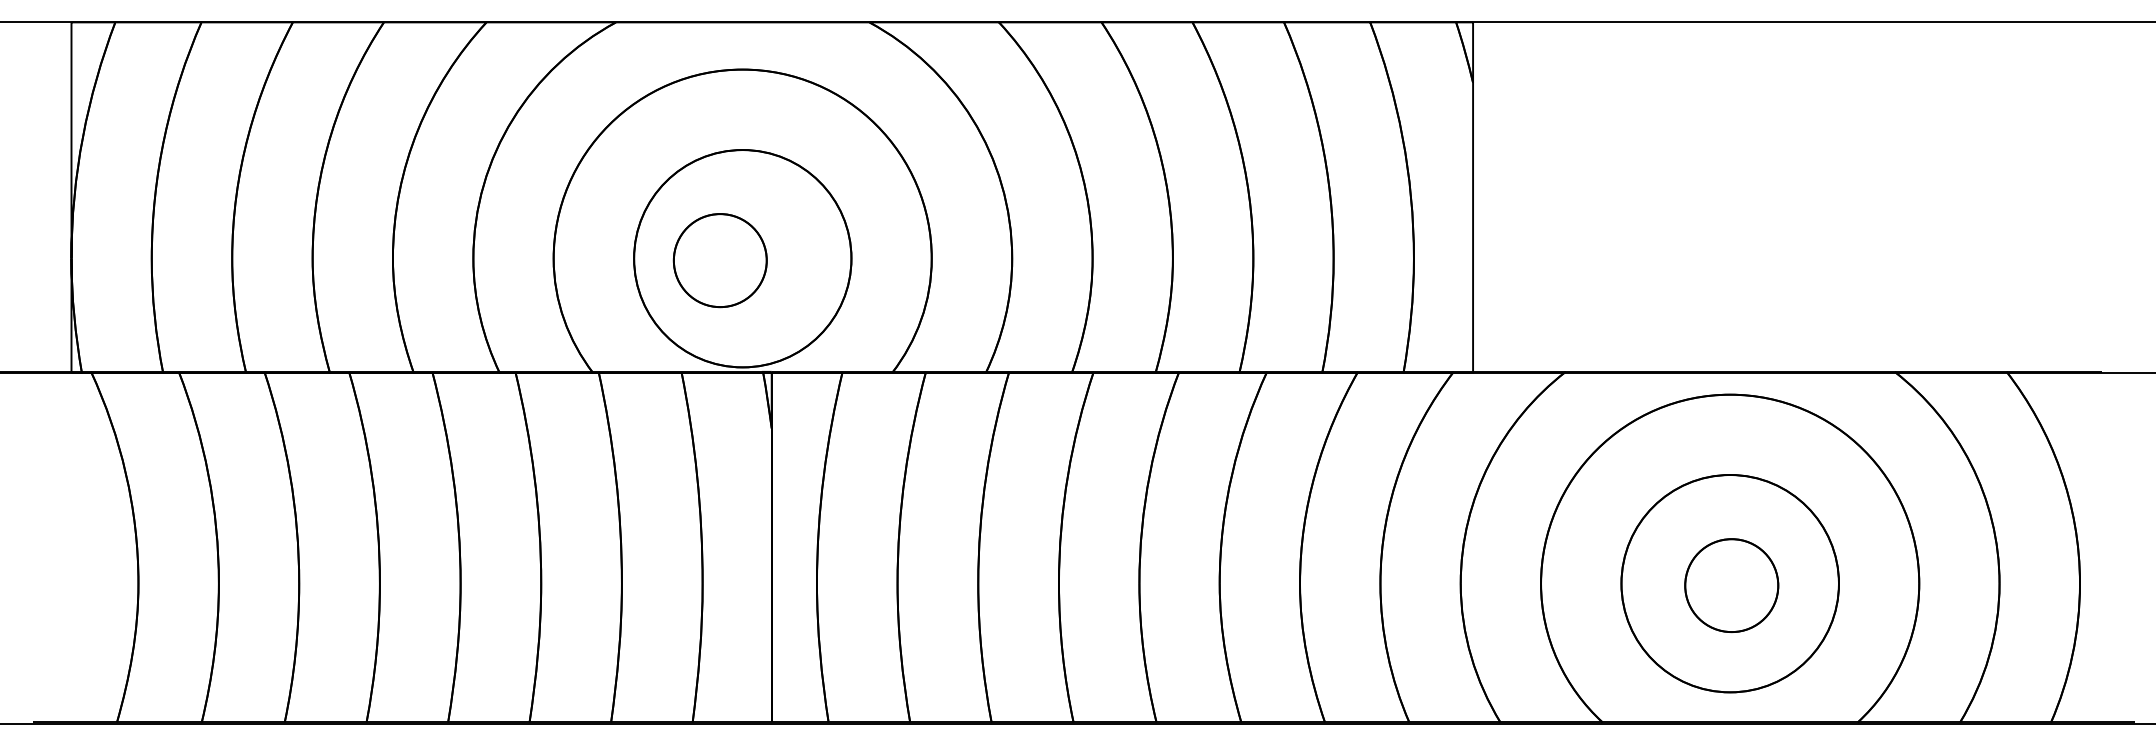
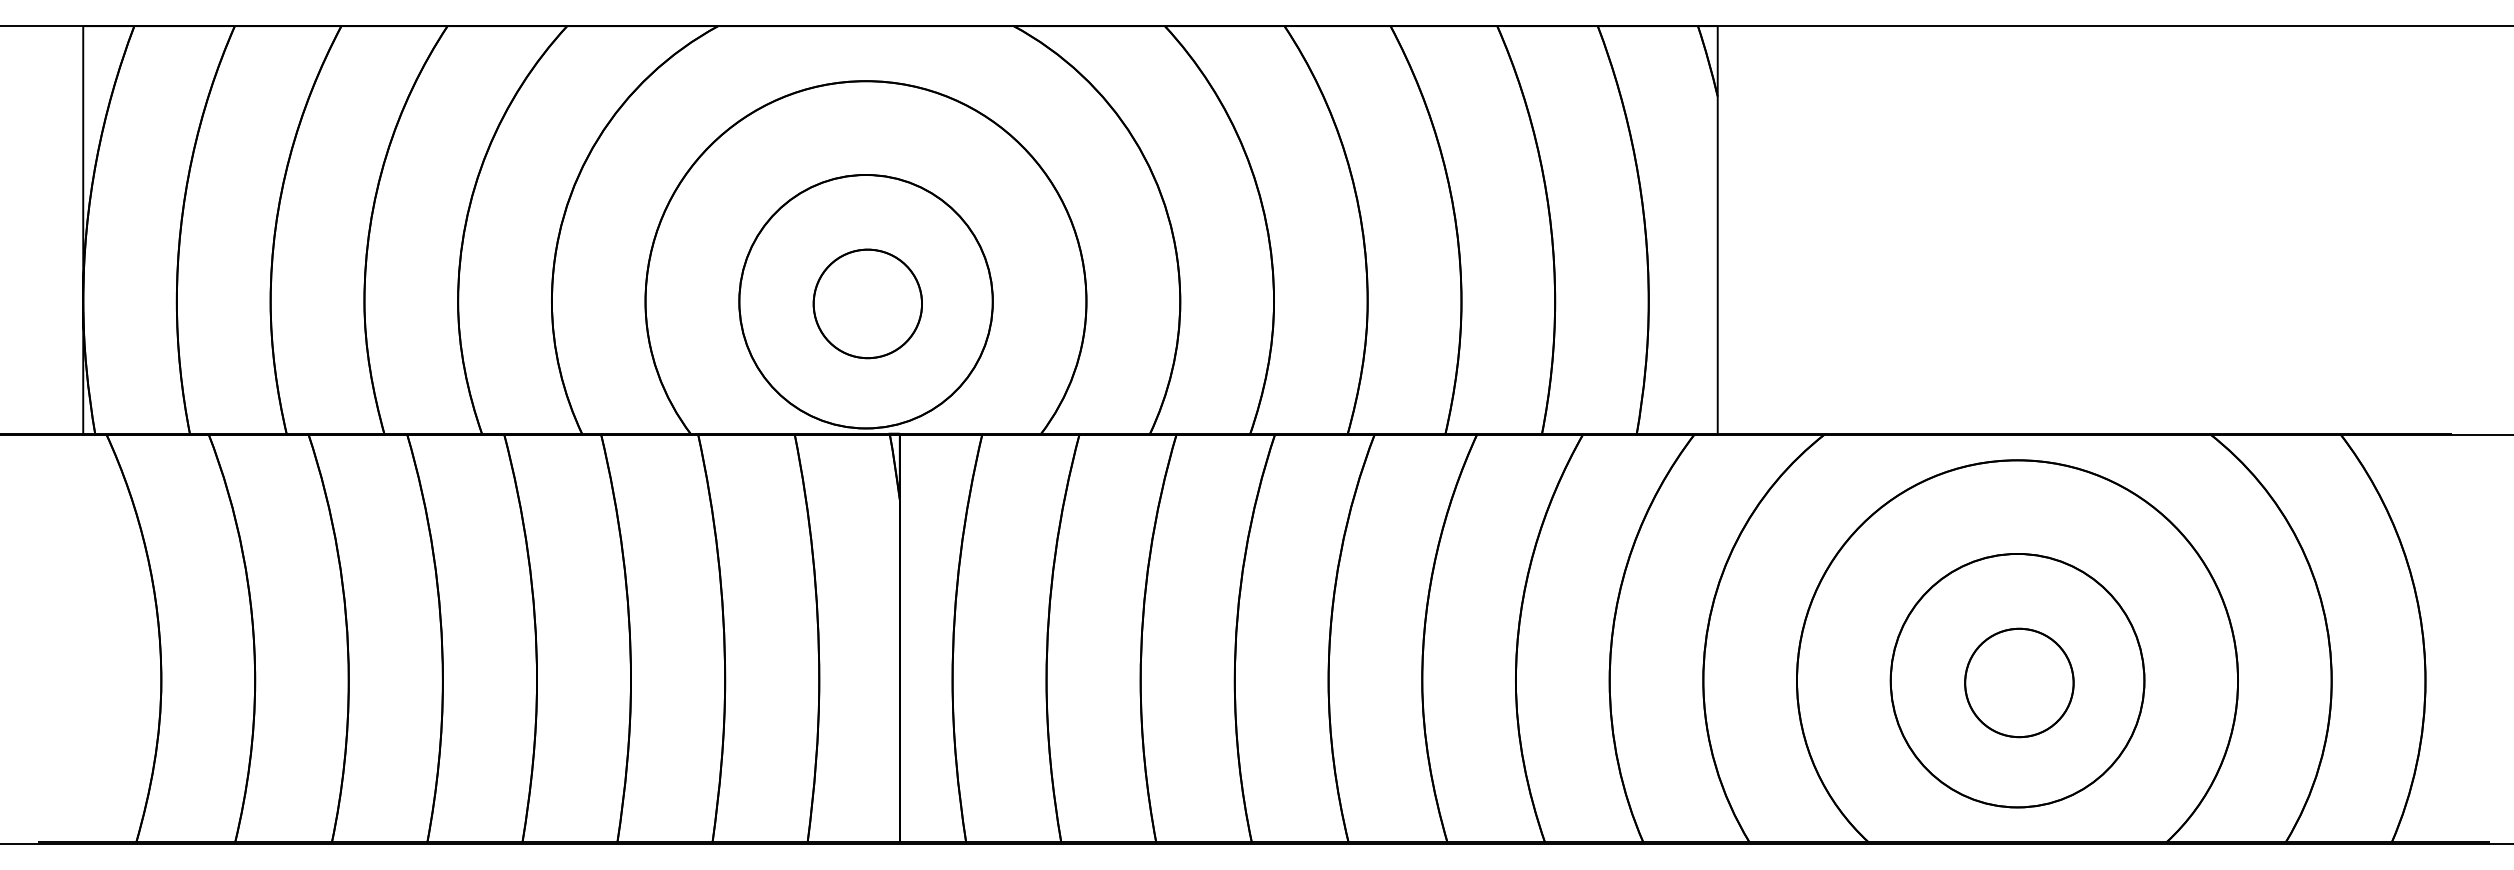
part: (719, 260) -> (867, 303), moved

